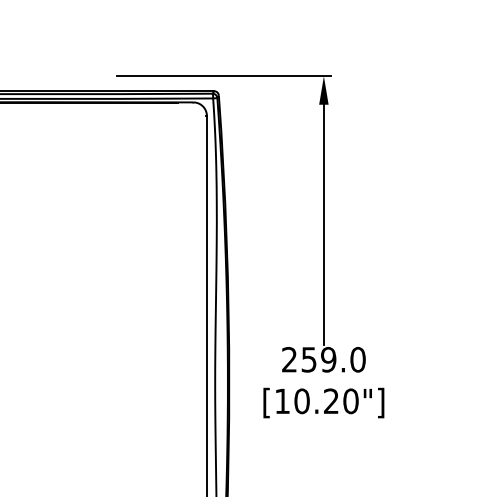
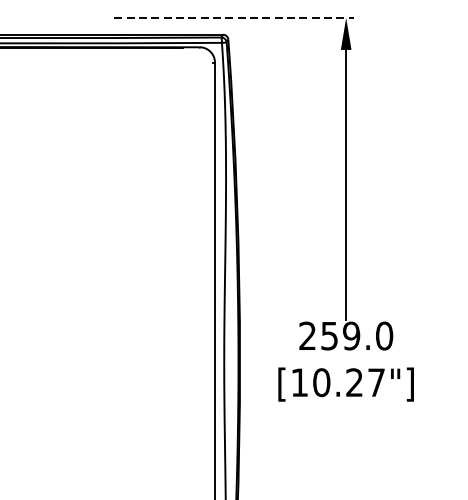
line: (224, 76) -> (234, 18), solid -> dashed
text: (350, 401) -> (376, 382), [10.20"] -> [10.27"]

